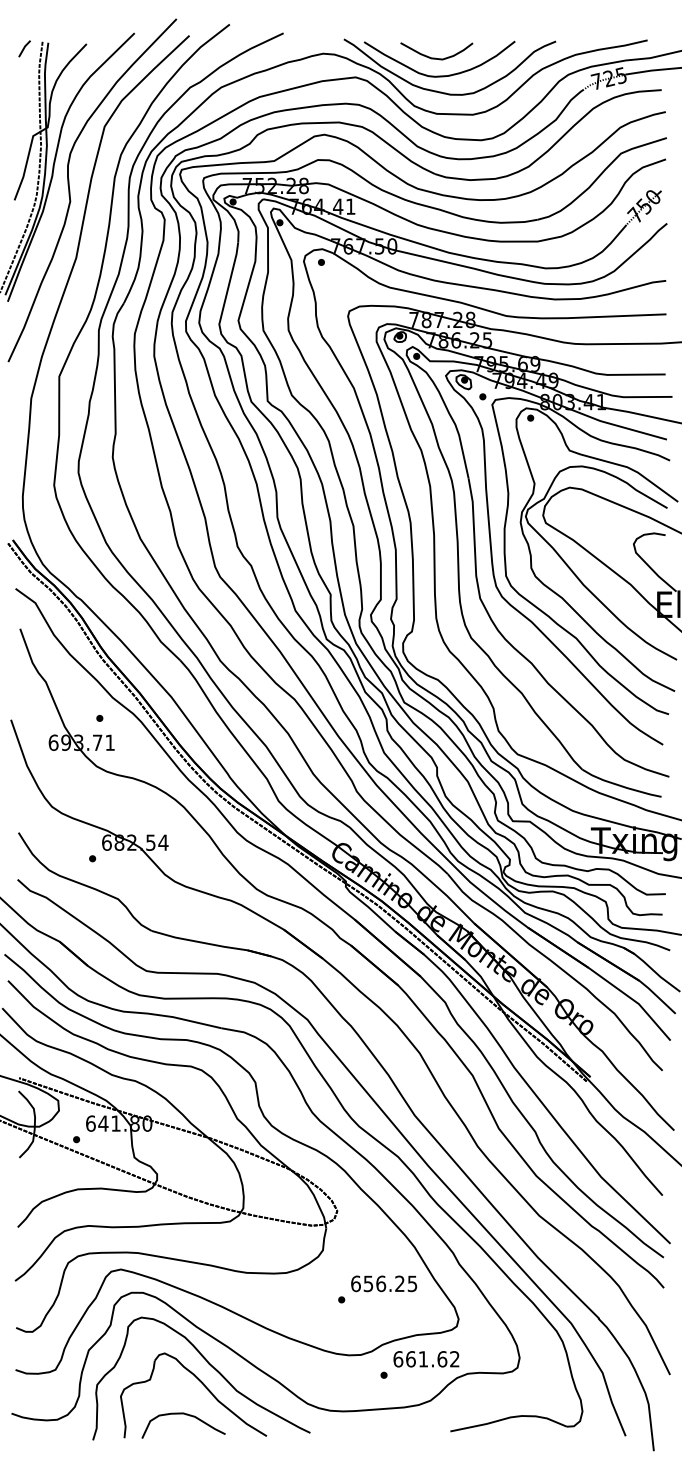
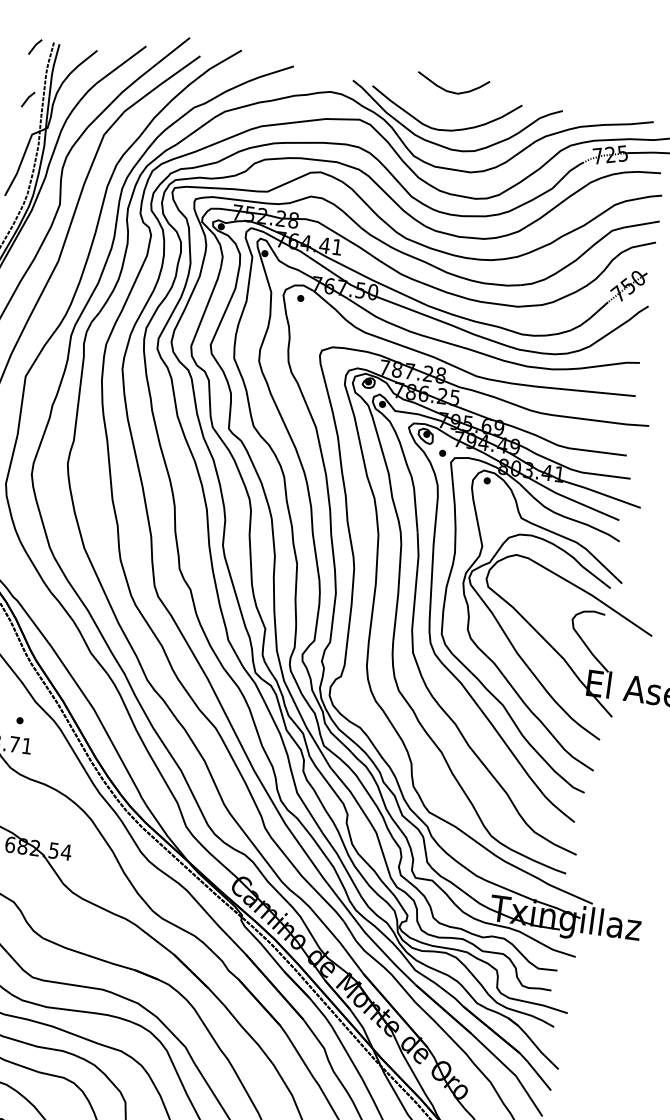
curve: (435, 57) -> (450, 90), moved
line: (24, 101) -> (28, 99), added

